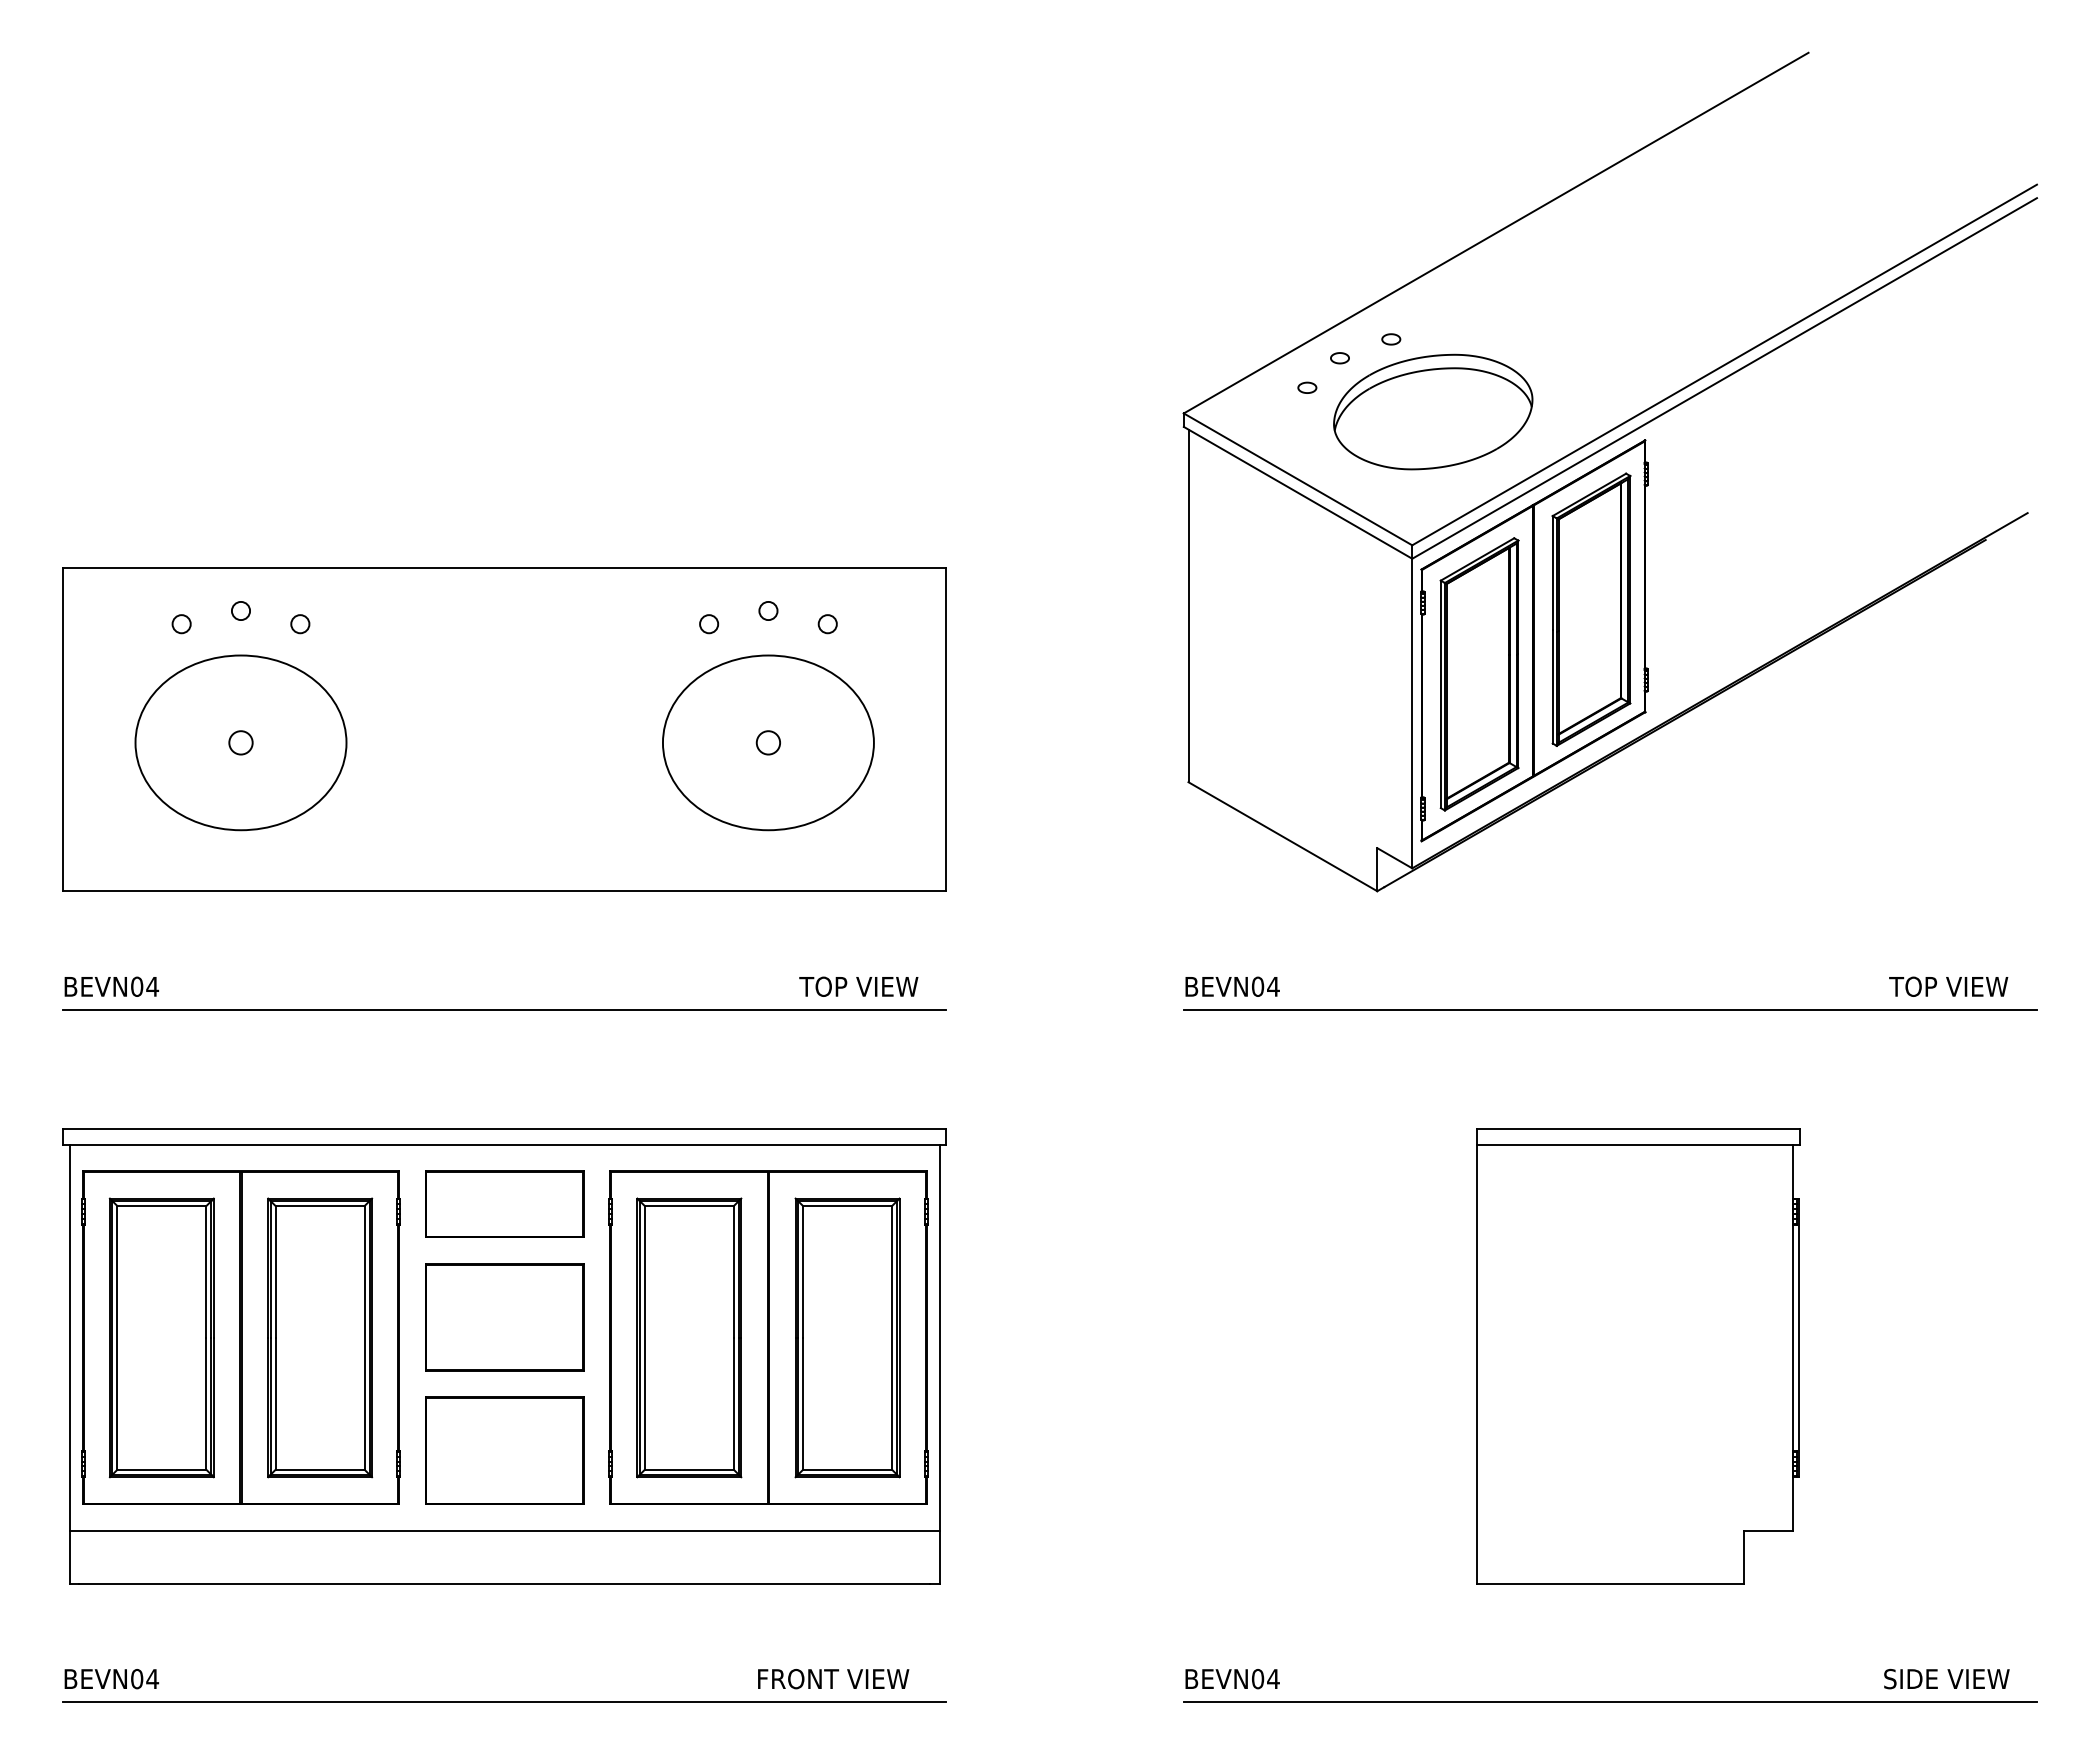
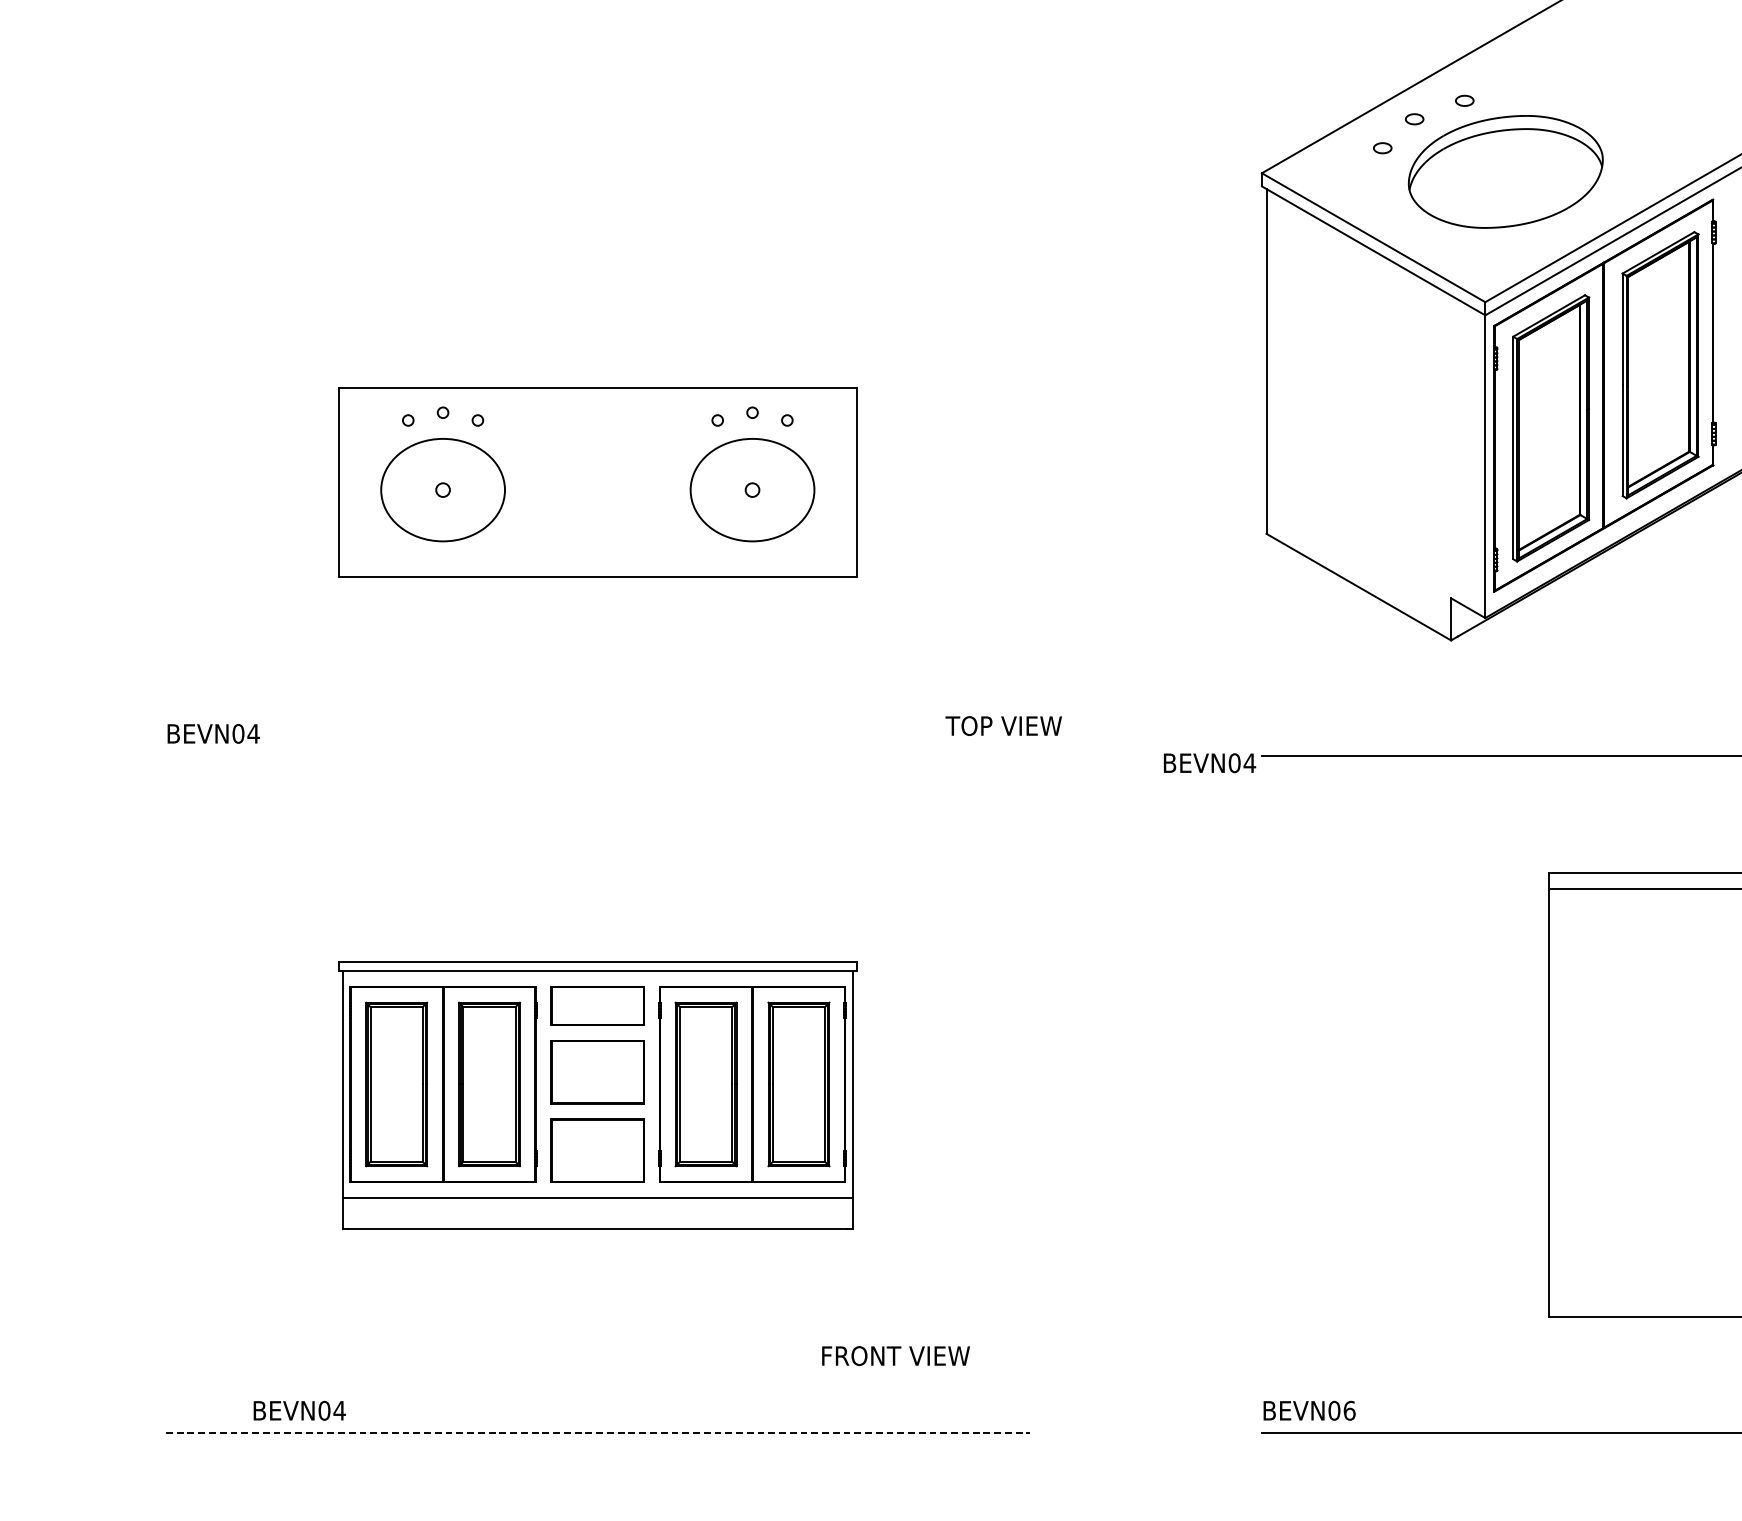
part: (504, 729) -> (597, 482), size x0.6
text: (858, 986) -> (1003, 725), moved
text: (1232, 986) -> (1209, 762), moved
line: (504, 1009) -> (597, 756), removed
part: (504, 1356) -> (597, 1095), size x0.6
text: (1273, 1678) -> (1349, 1410), BEVN04 -> BEVN06
text: (111, 1679) -> (299, 1411), moved
text: (833, 1679) -> (895, 1356), moved
line: (504, 1702) -> (597, 1433), solid -> dashed

